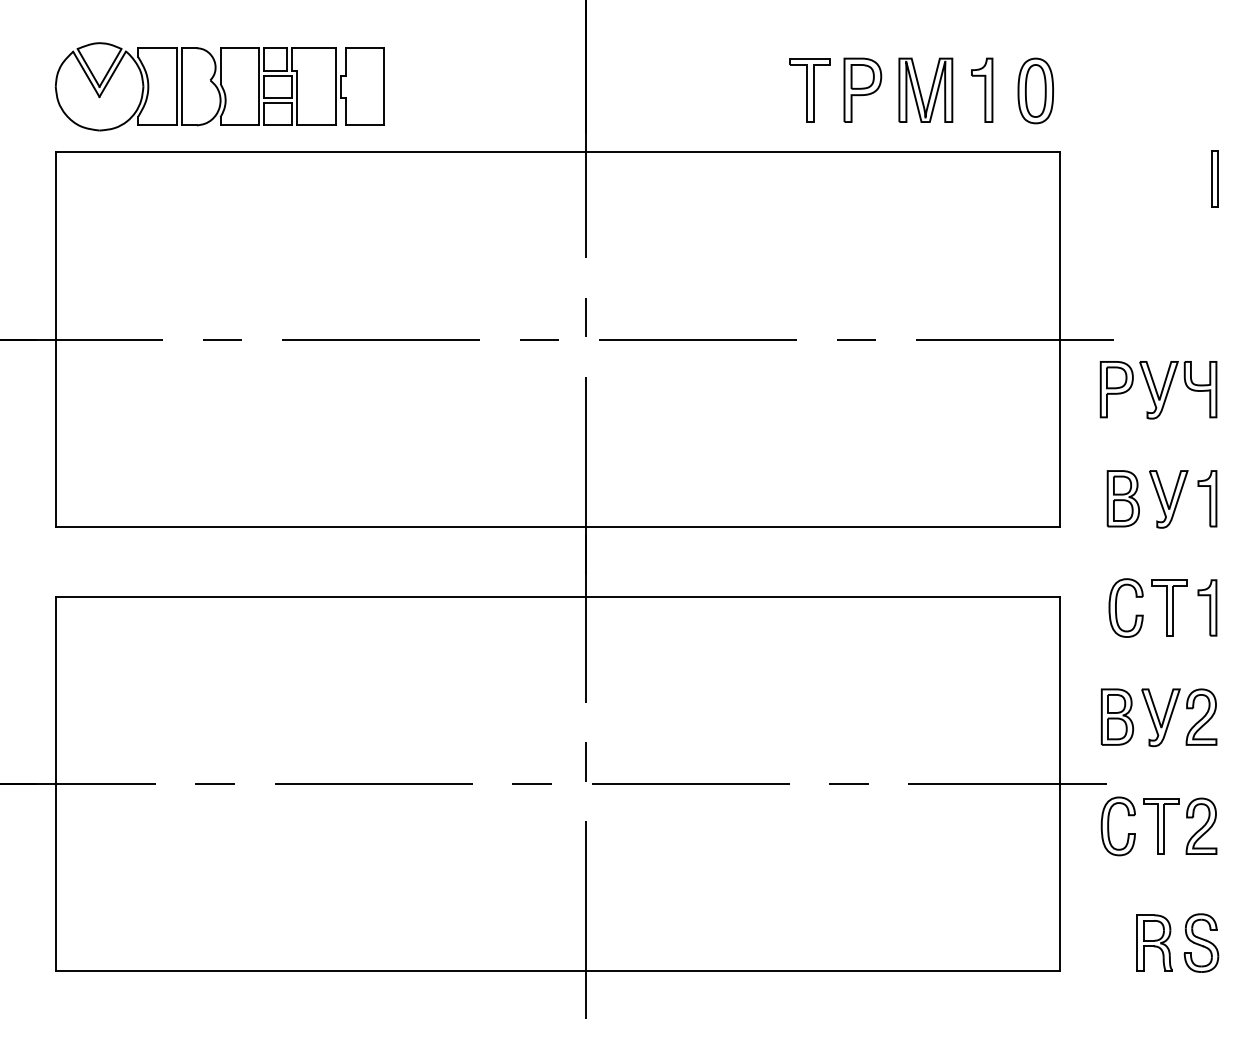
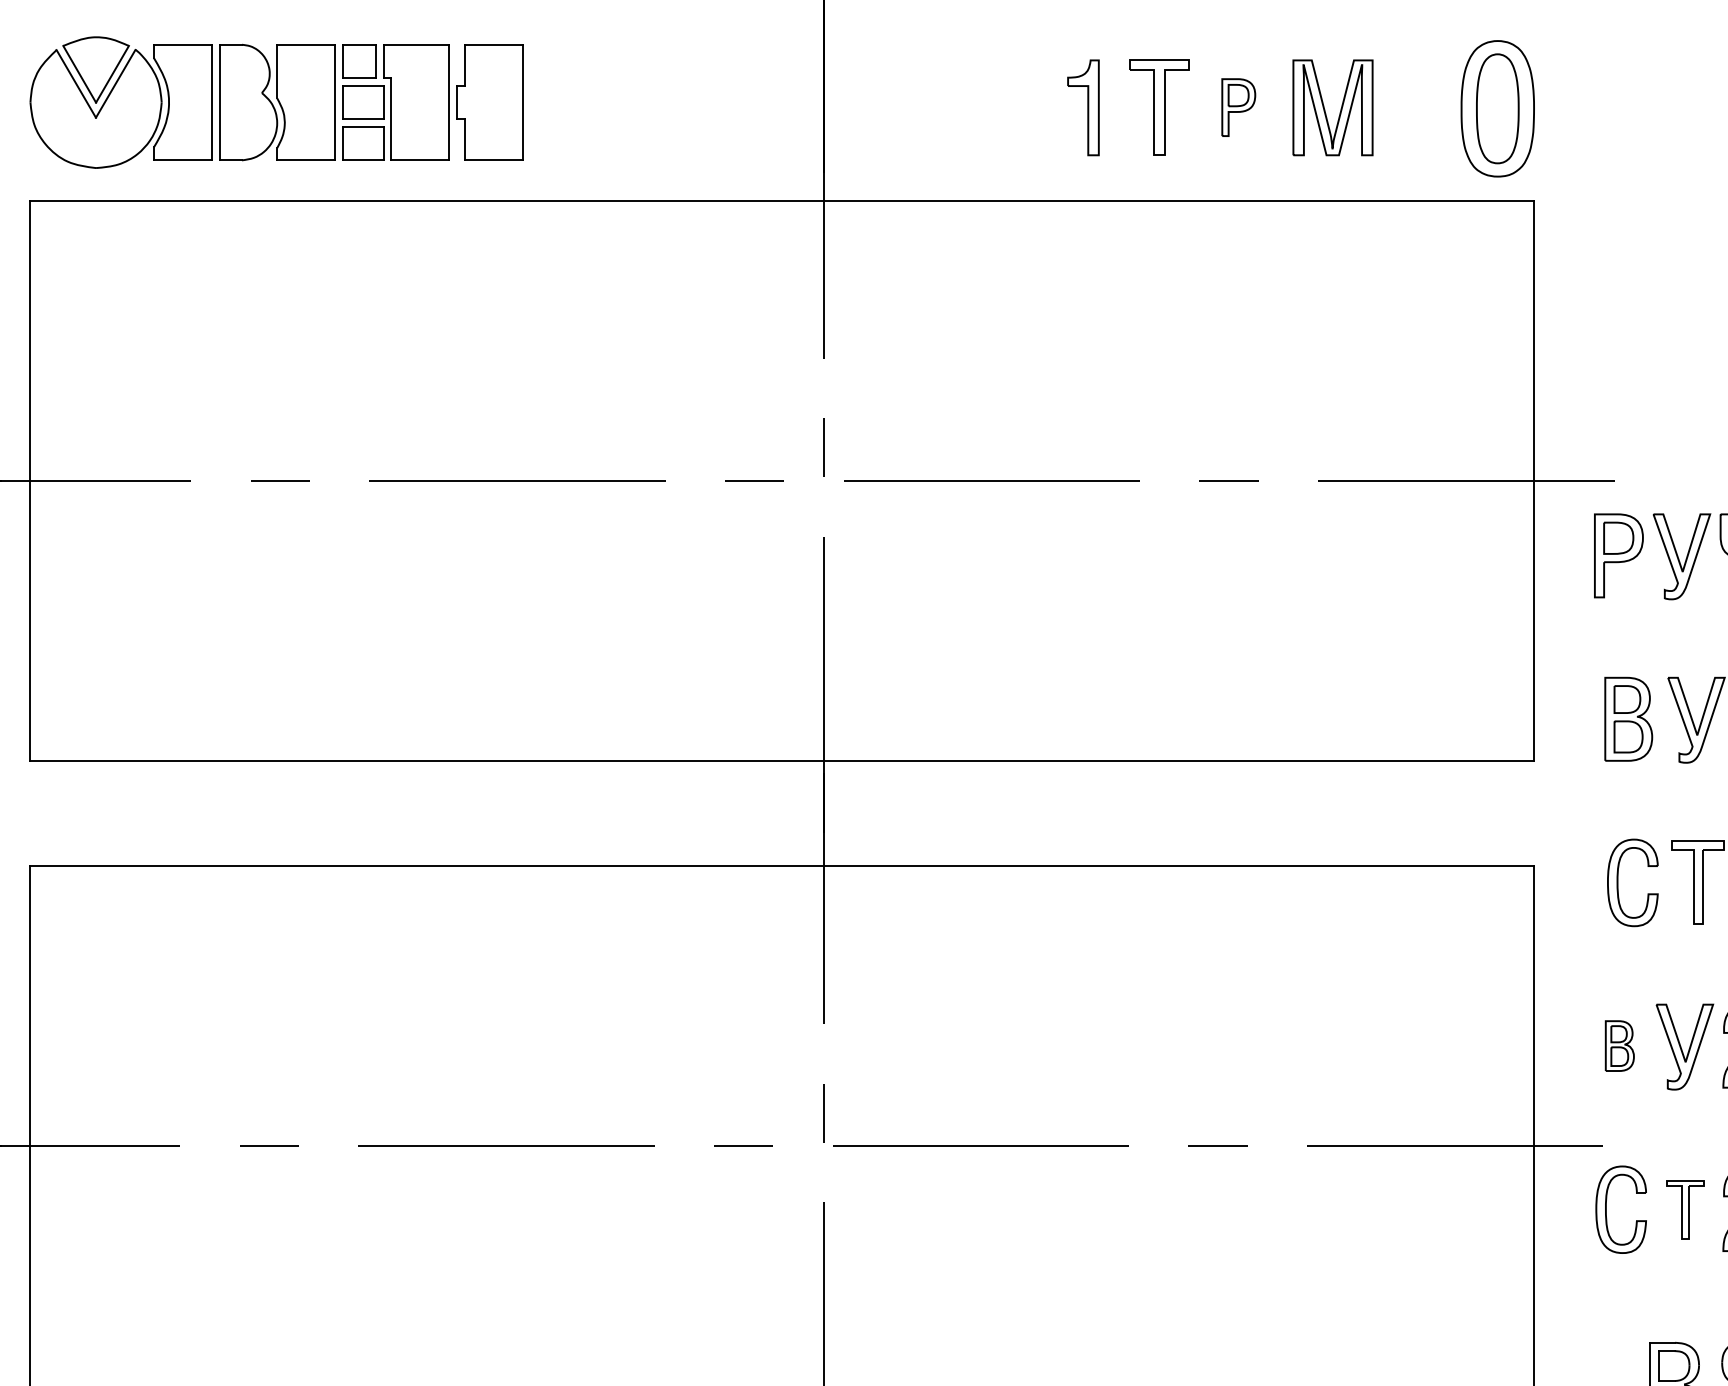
part: (862, 89) -> (1238, 106), size x0.6
part: (982, 89) -> (1083, 106), moved
part: (1035, 90) -> (1497, 108), size x1.4
part: (1117, 716) -> (1619, 1045), size x0.6
part: (1161, 826) -> (1685, 1209), size x0.7

